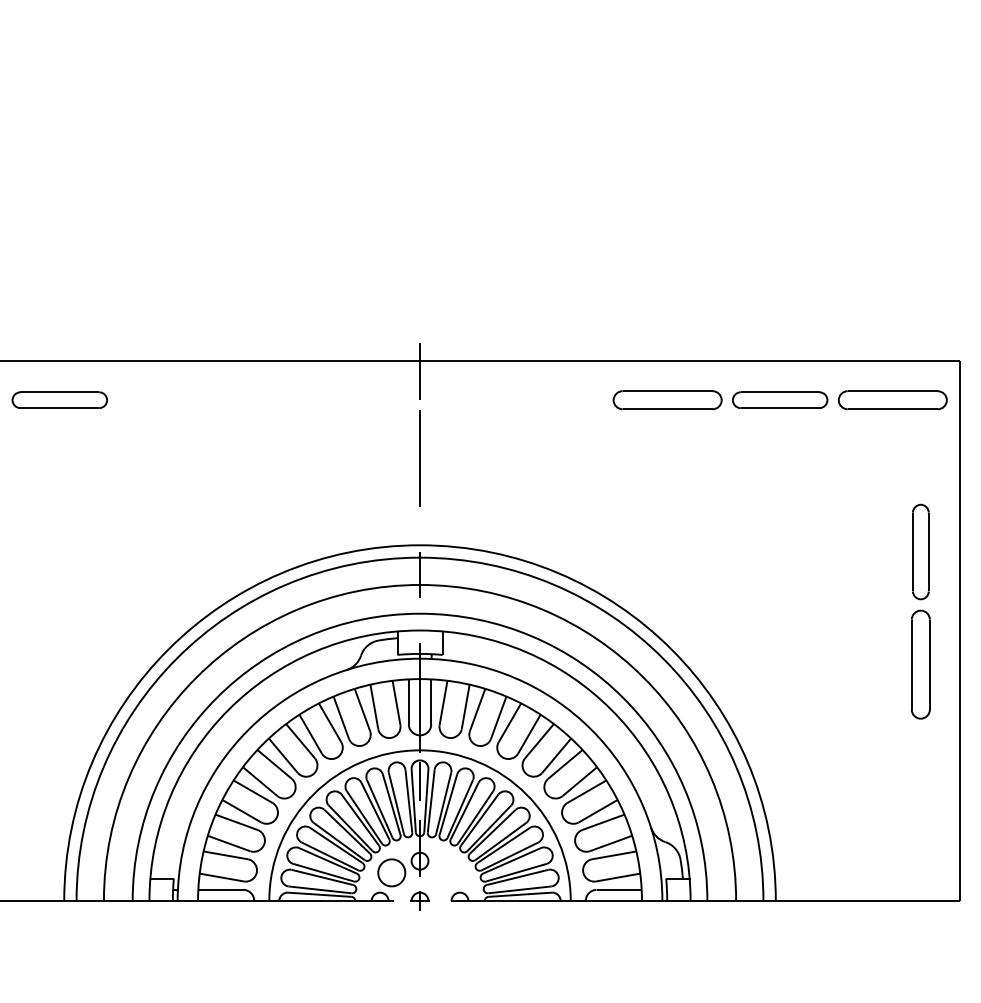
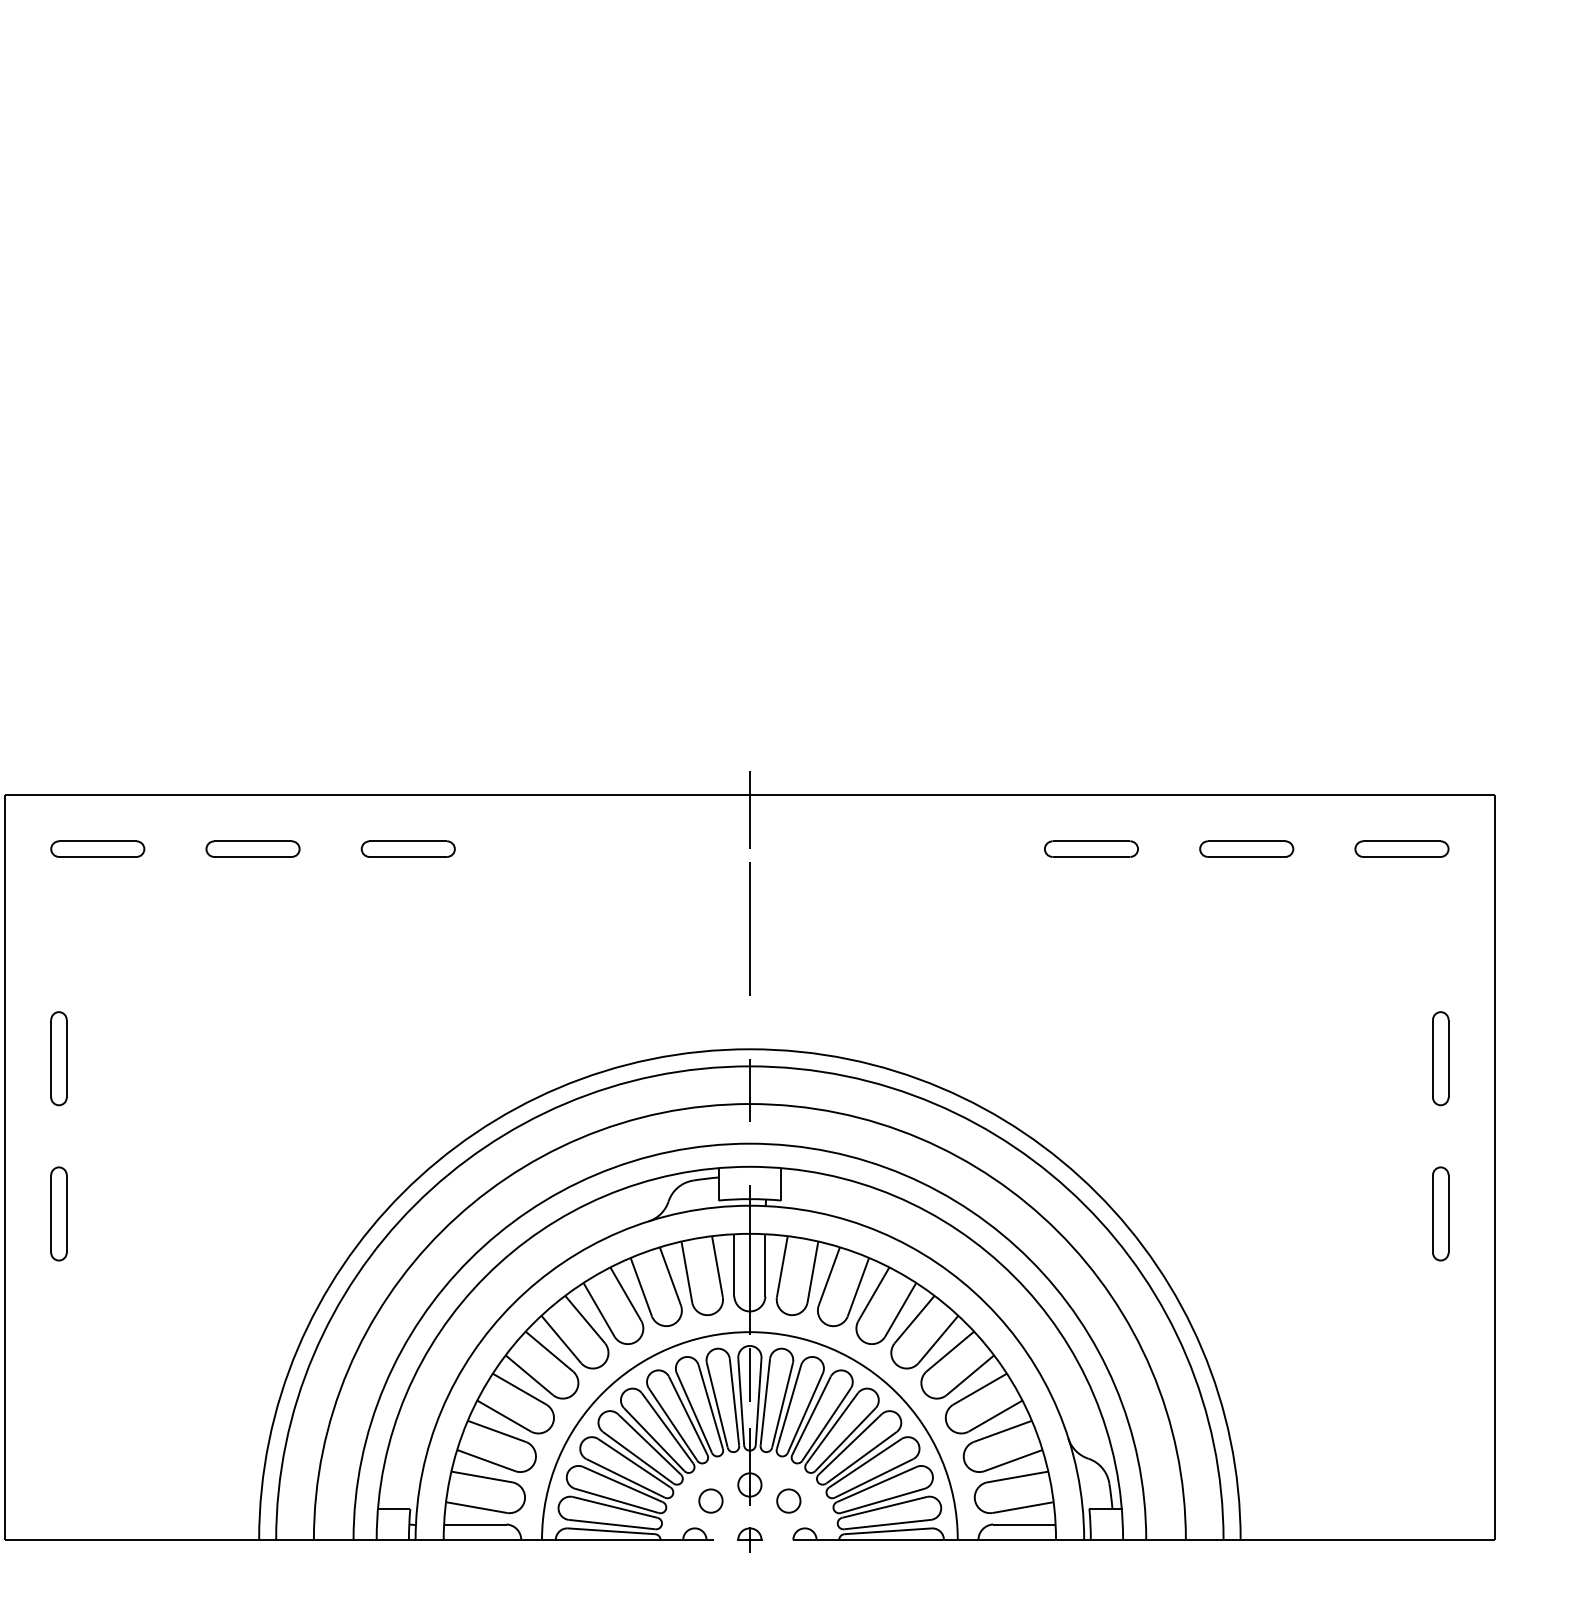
part: (59, 399) -> (252, 848), size x0.71
part: (171, 399) -> (407, 848), added
part: (667, 399) -> (1091, 848), size x0.62
part: (780, 399) -> (1246, 848), size x0.71
part: (892, 399) -> (1401, 848), size x0.62
part: (920, 551) -> (1440, 1058), size x0.71
part: (920, 664) -> (1440, 1213), size x0.62
part: (391, 872) -> (710, 1500), size x0.62
part: (448, 872) -> (788, 1500), added

